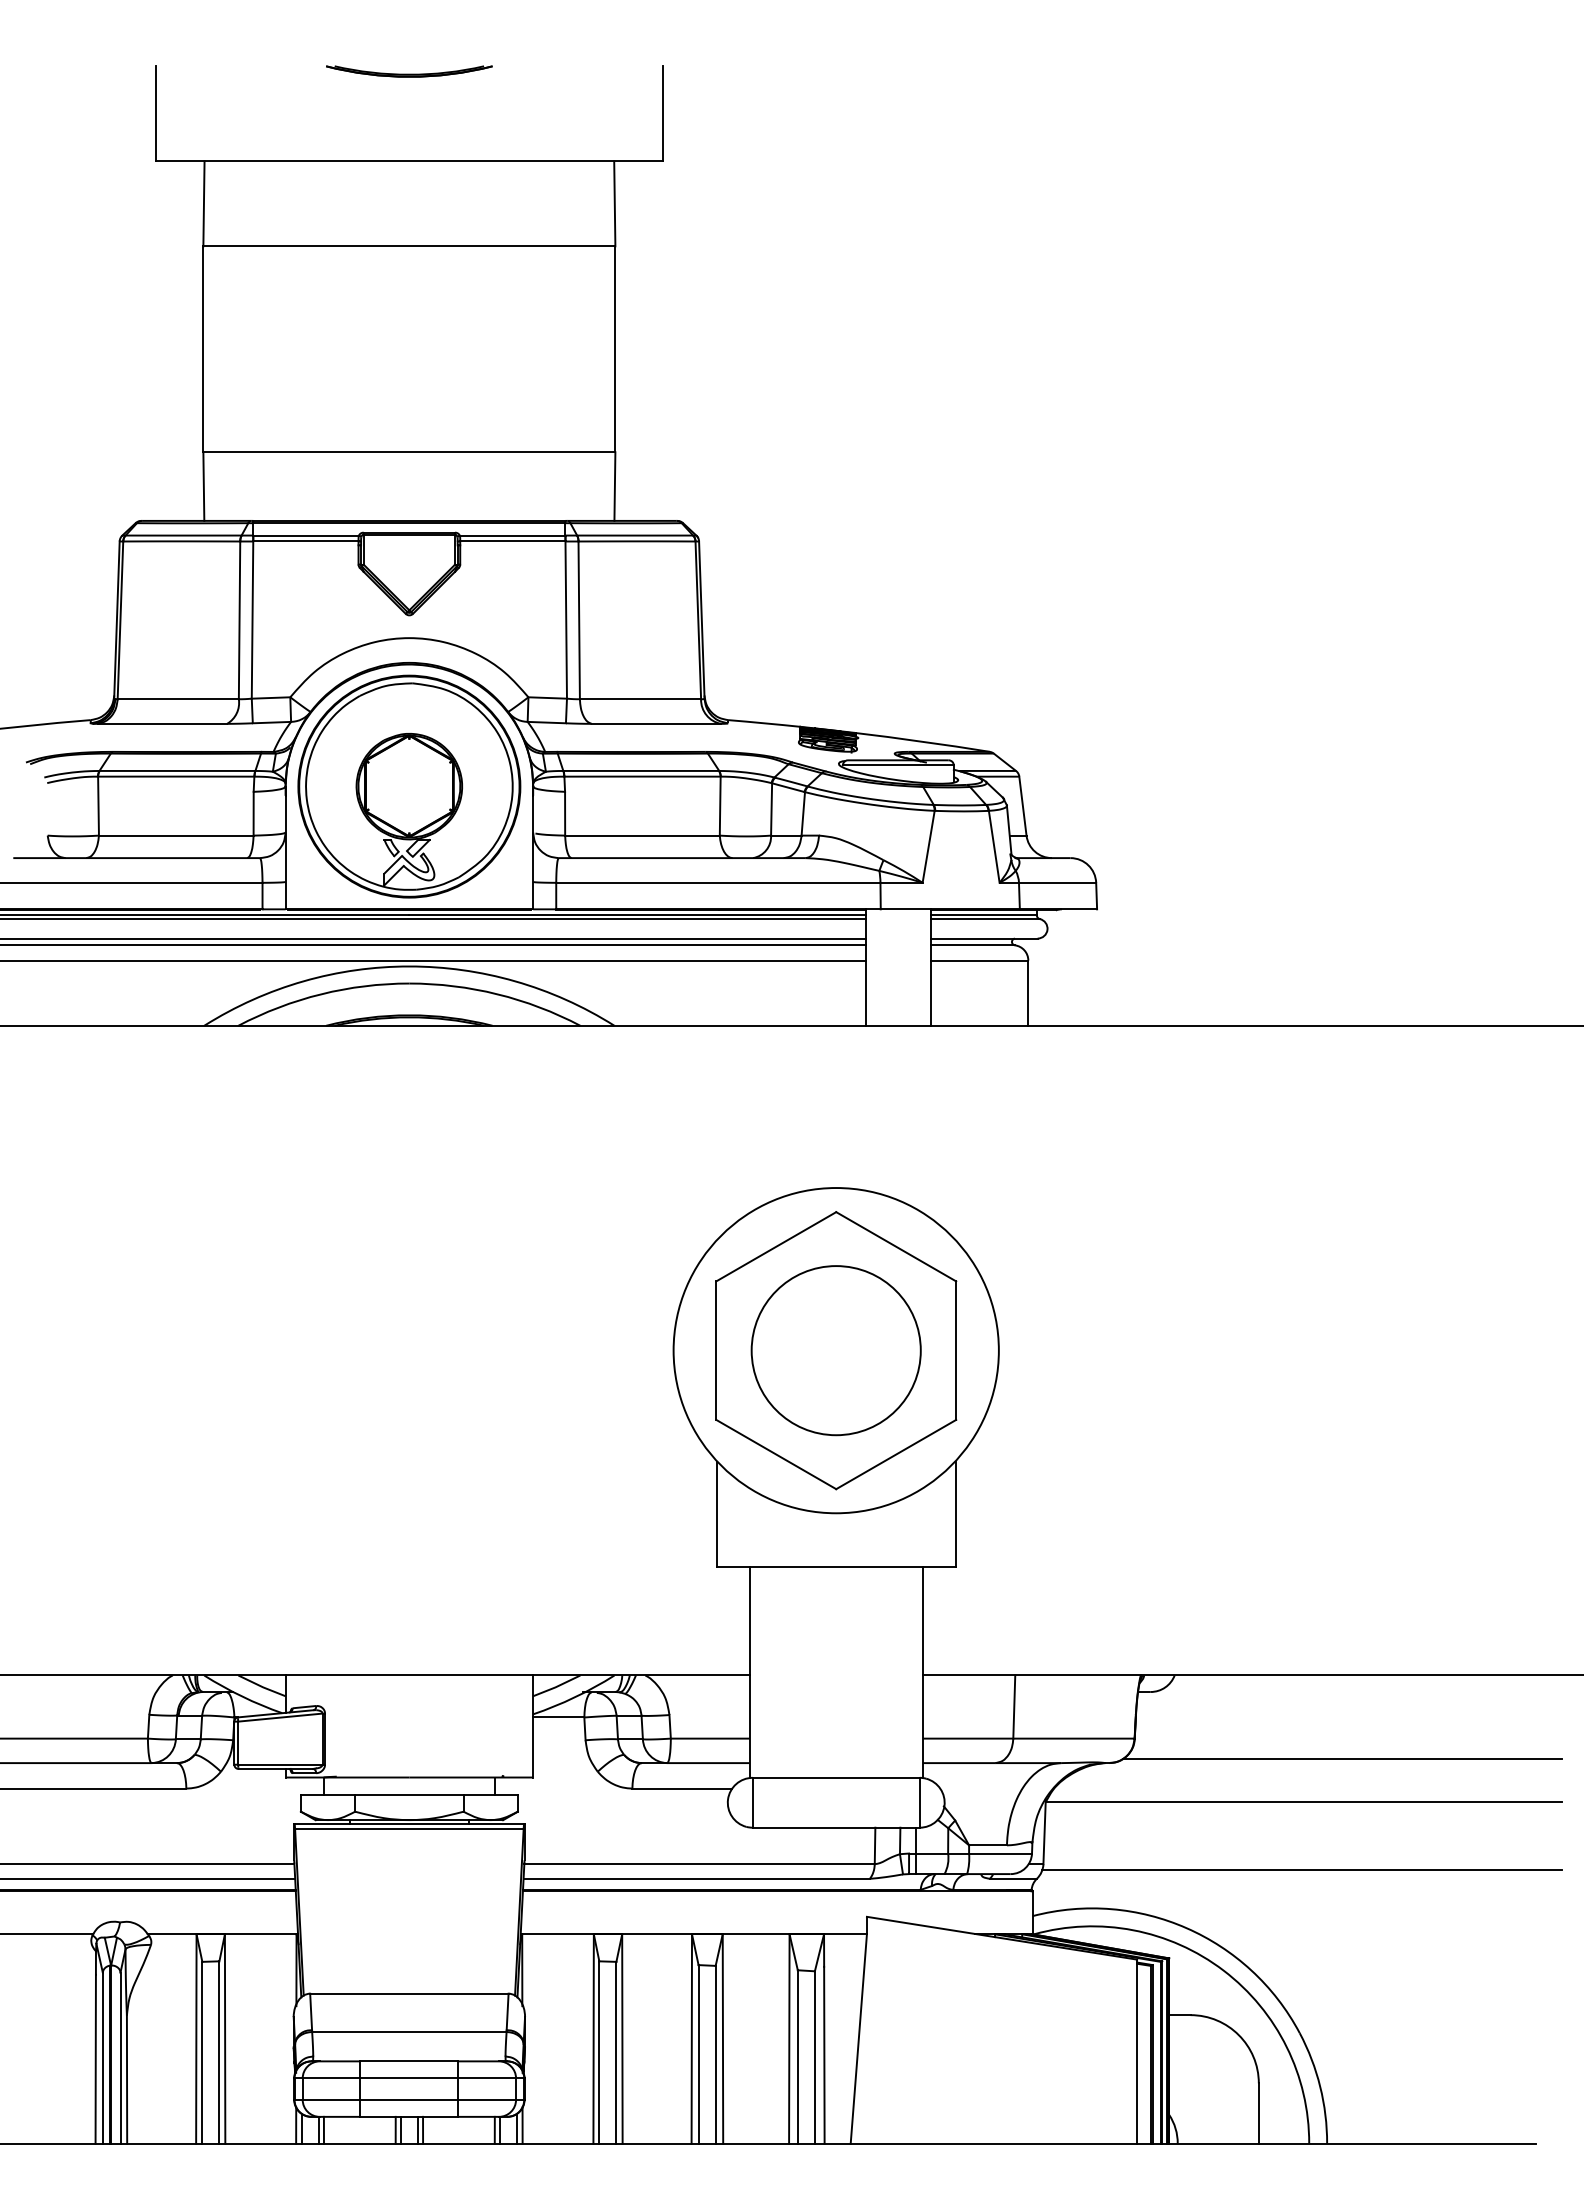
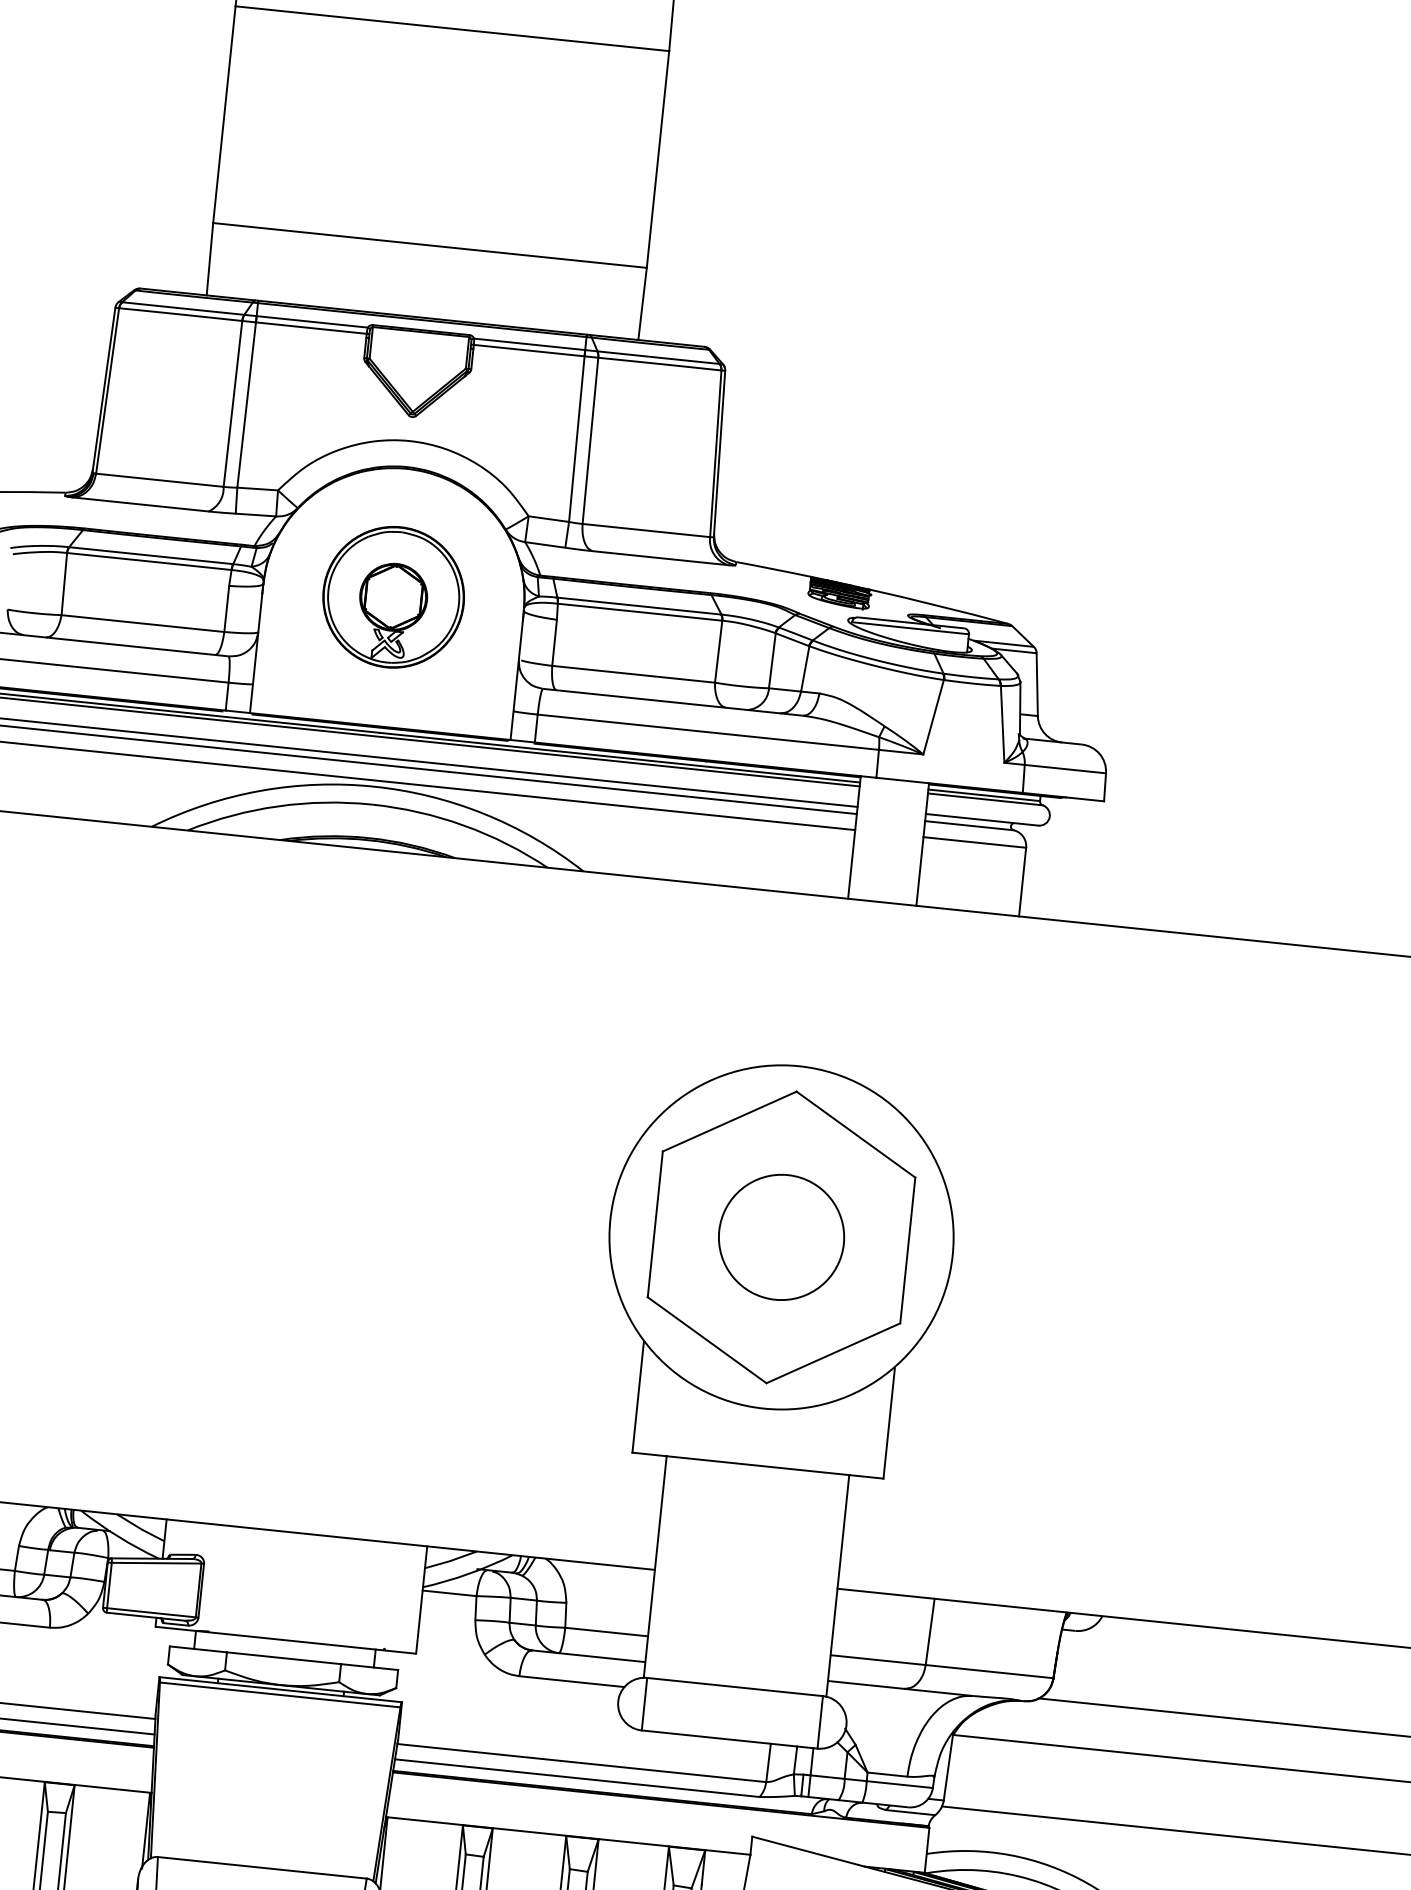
part: (409, 786) -> (393, 597), size x0.6
circle: (835, 1350) -> (780, 1237), size x0.7

